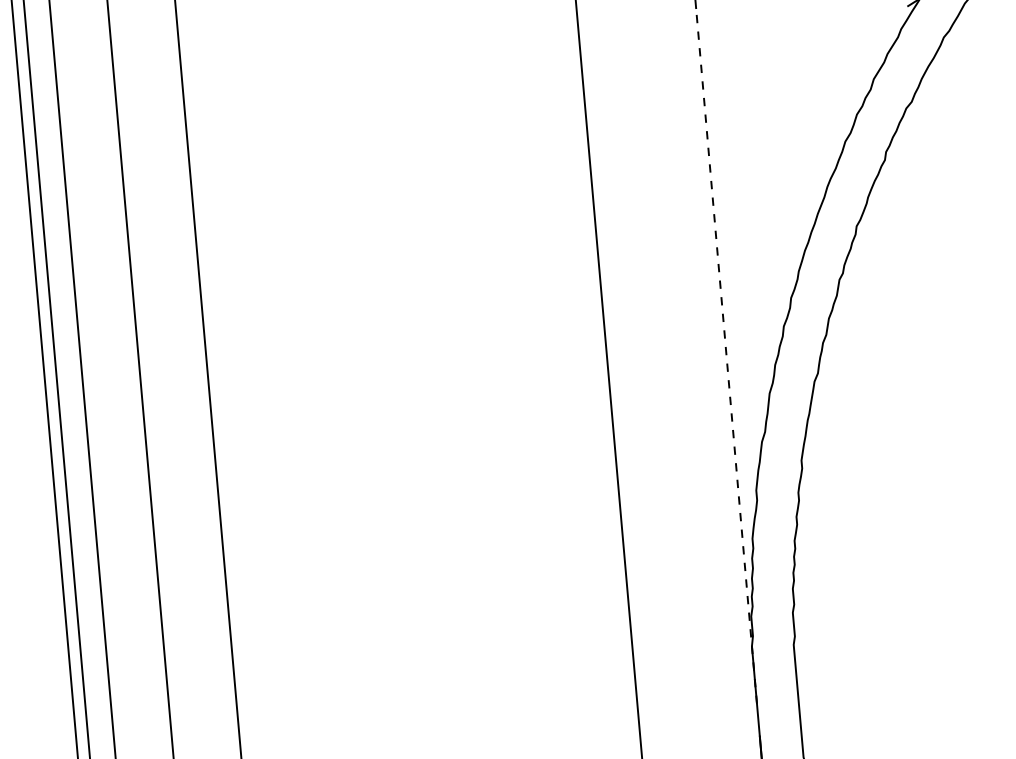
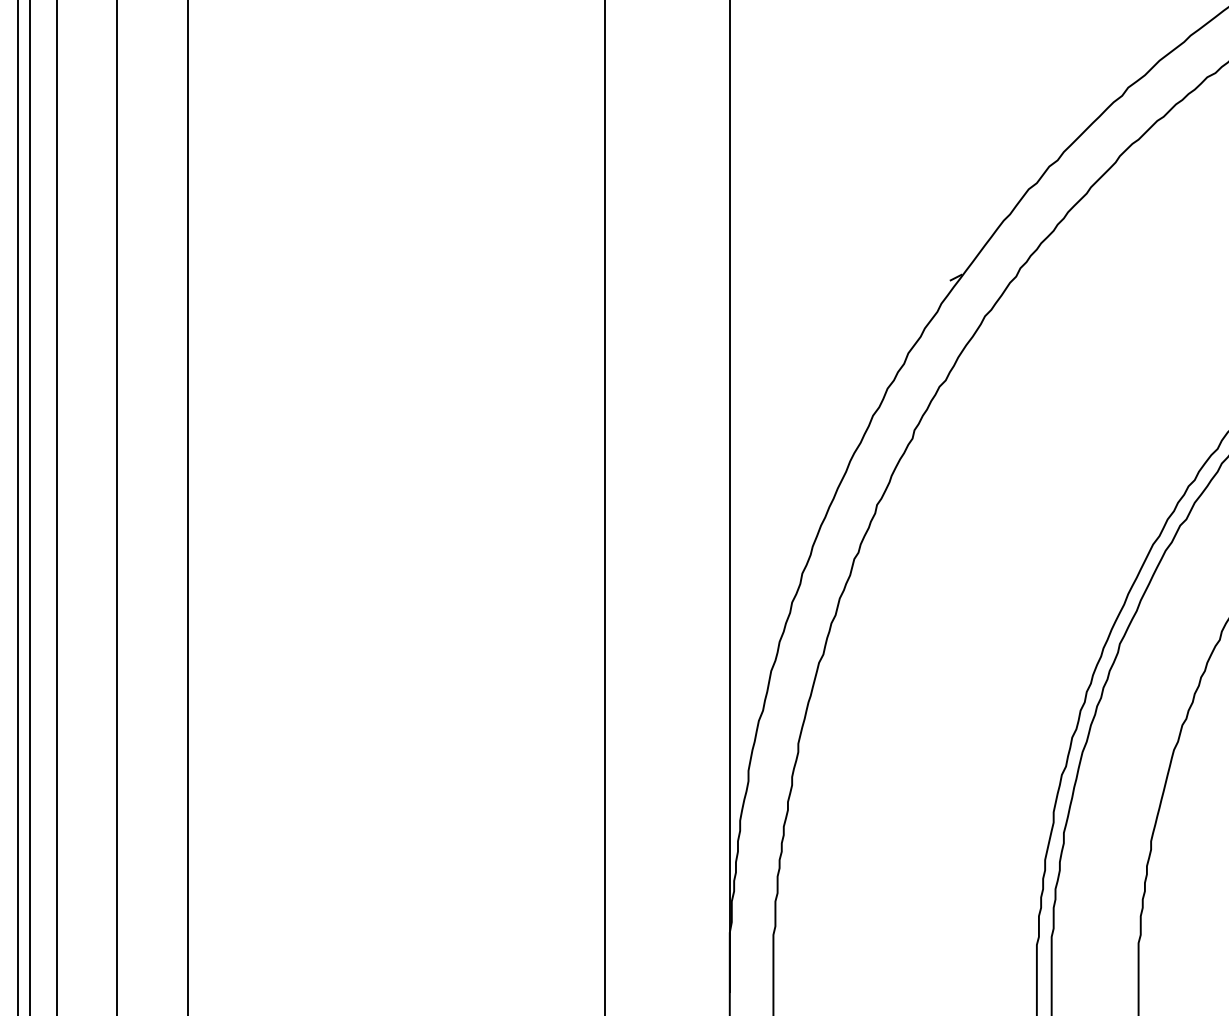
line: (726, 356) -> (729, 628), dashed -> solid

